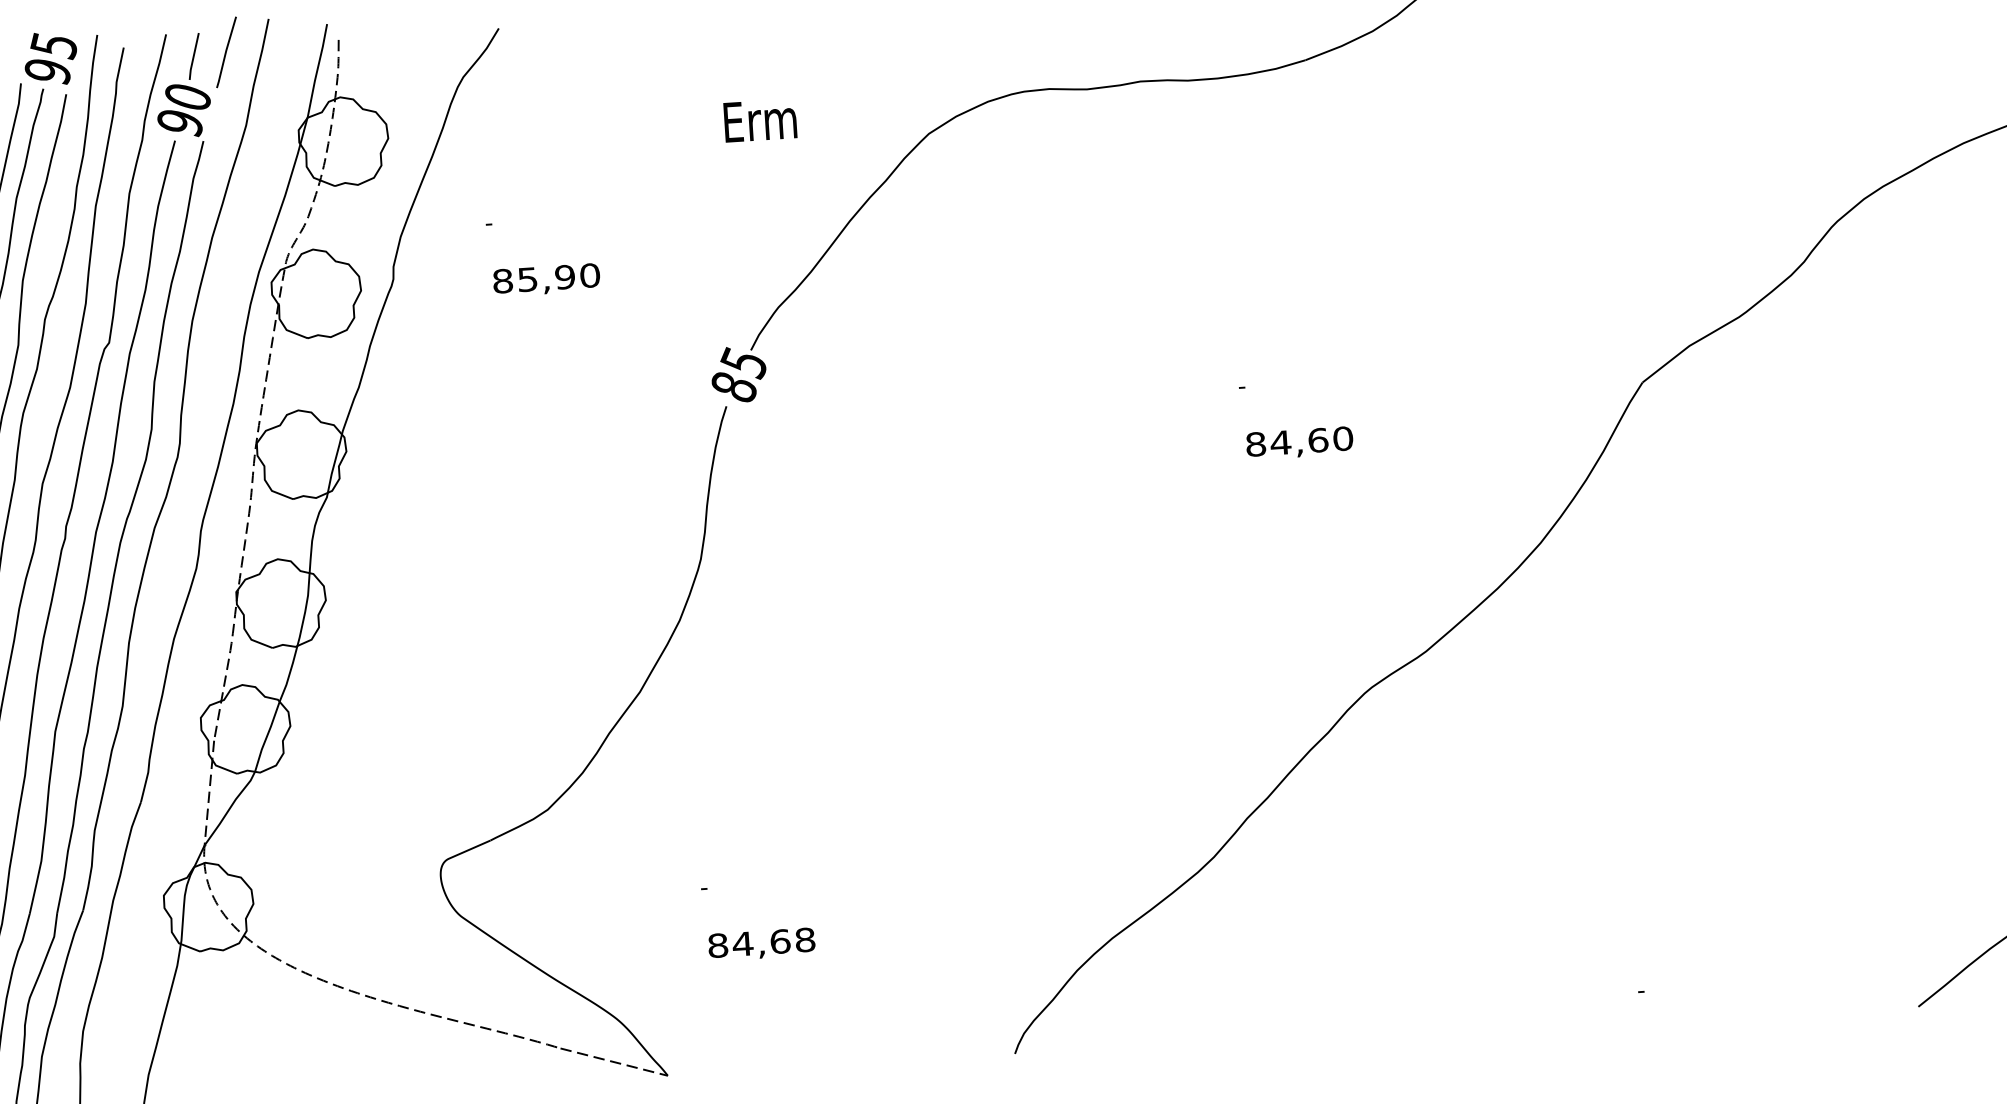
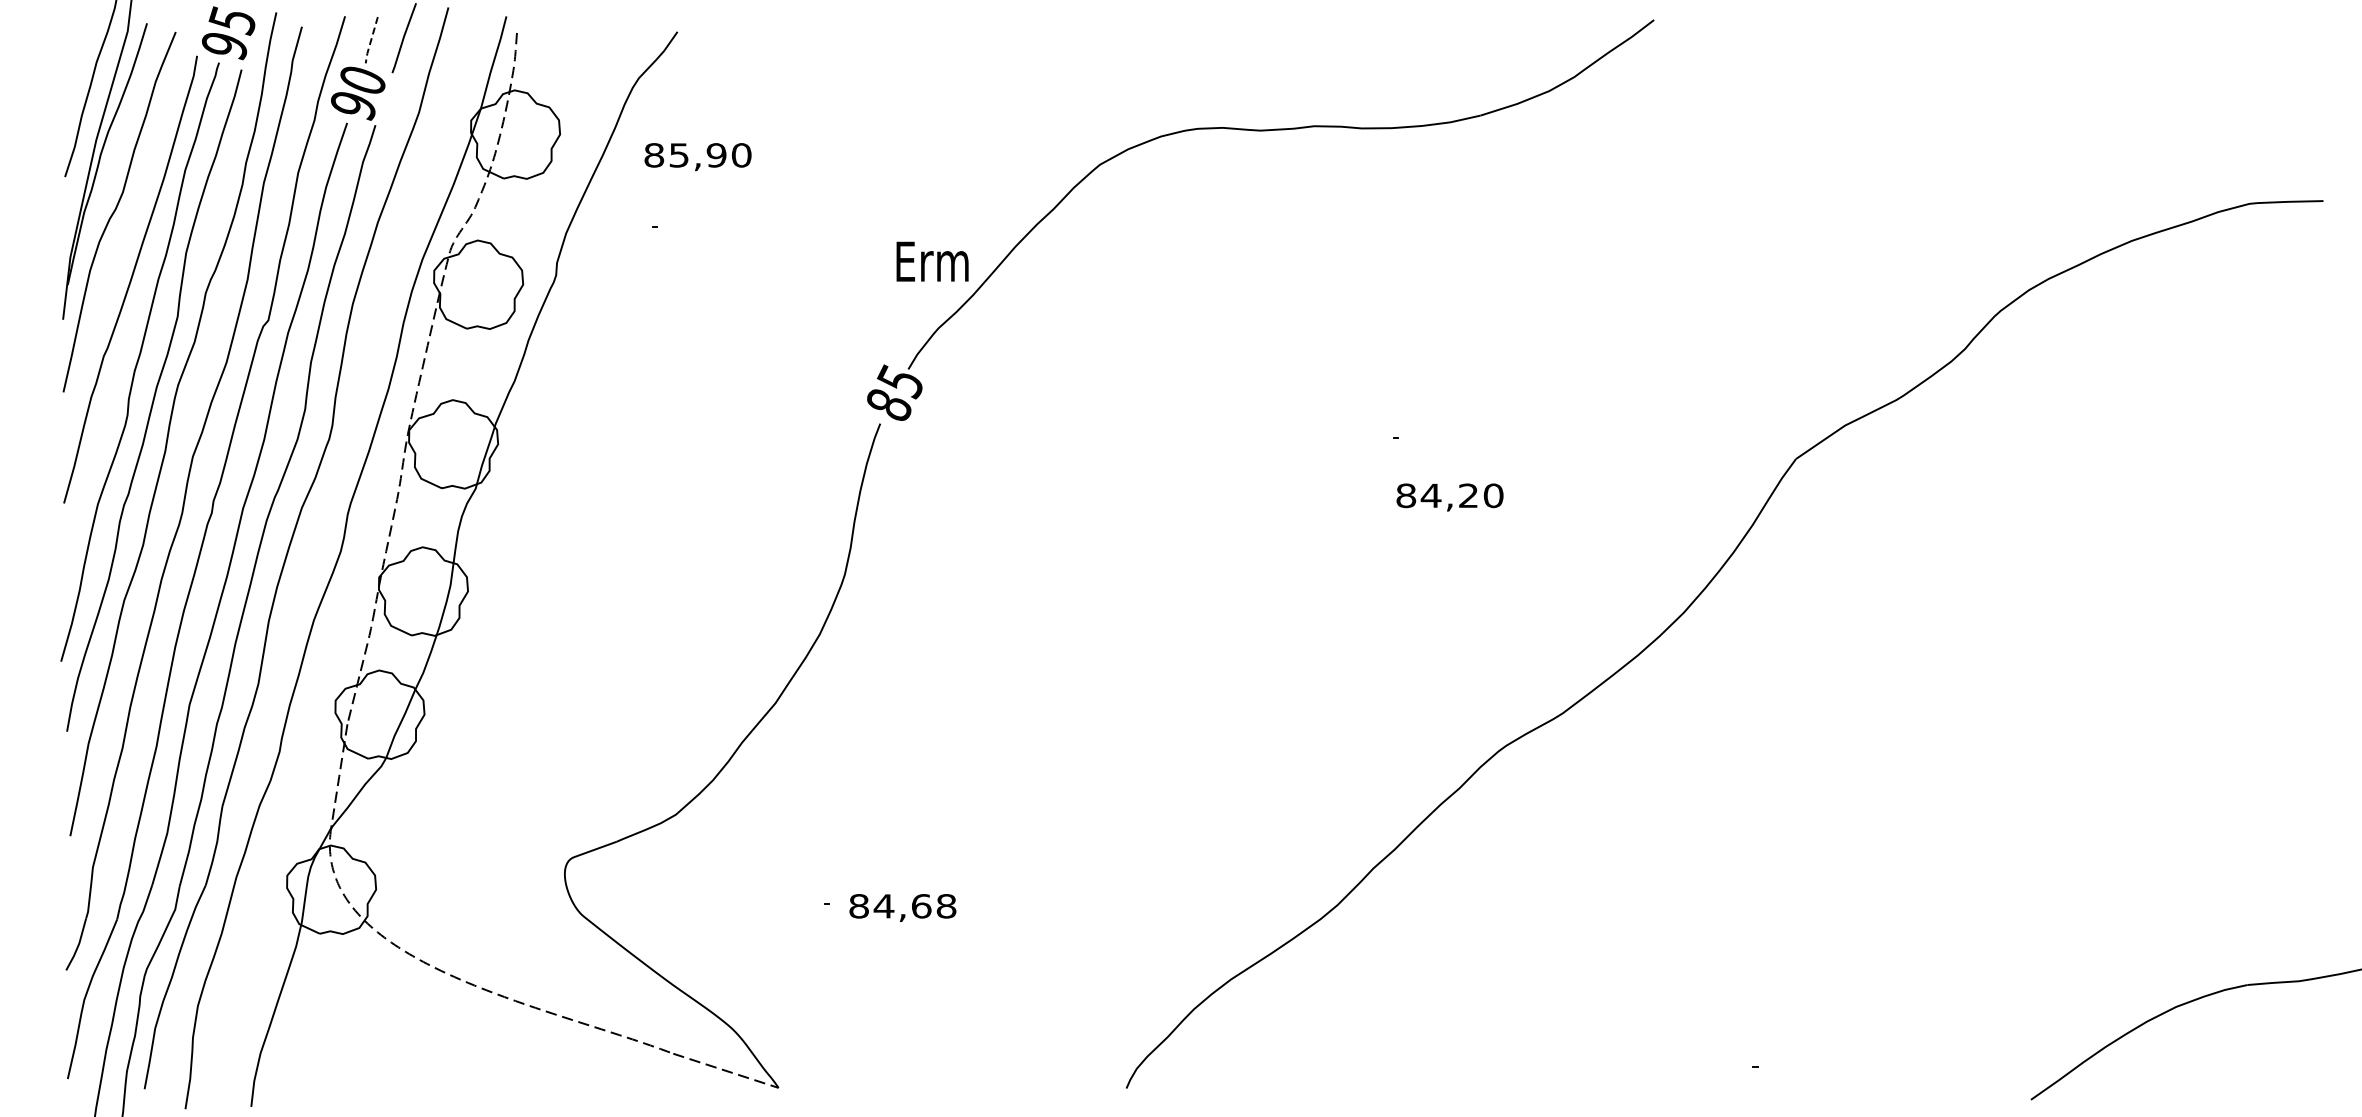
line: (193, 57) -> (370, 41), solid -> dashed
text: (760, 120) -> (932, 261), moved
text: (546, 280) -> (697, 157), moved
text: (1318, 440) -> (1468, 495), 84,60 -> 84,20
text: (761, 944) -> (902, 907), moved

